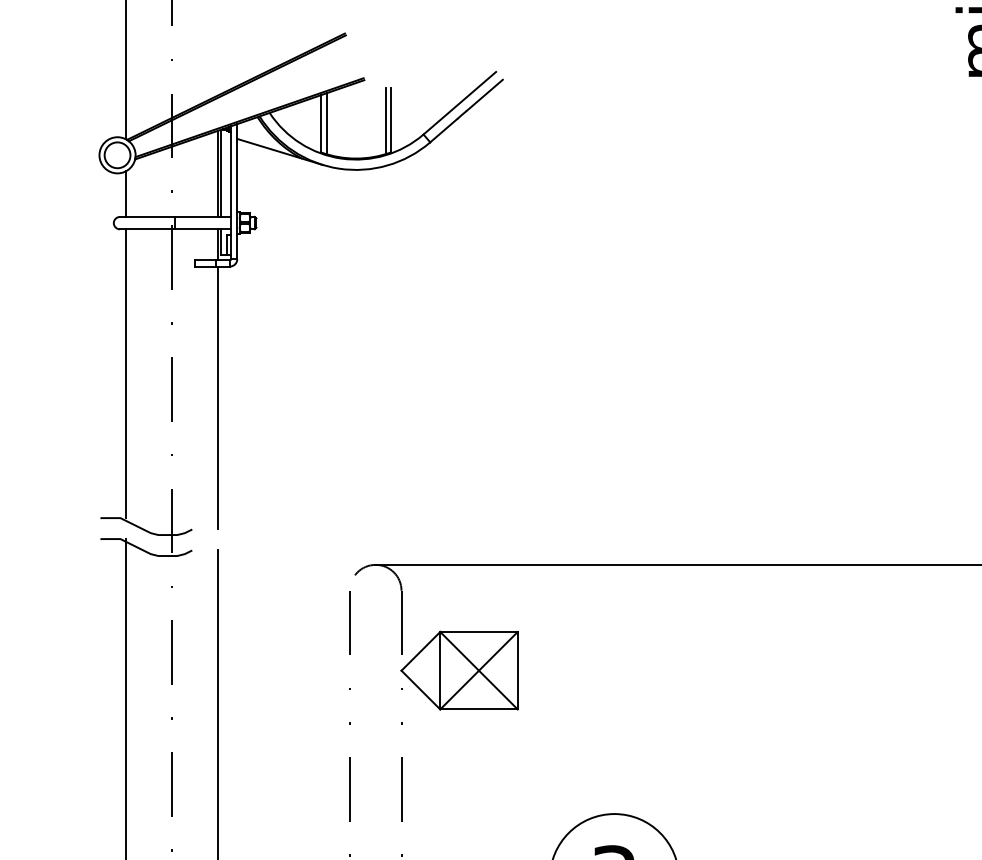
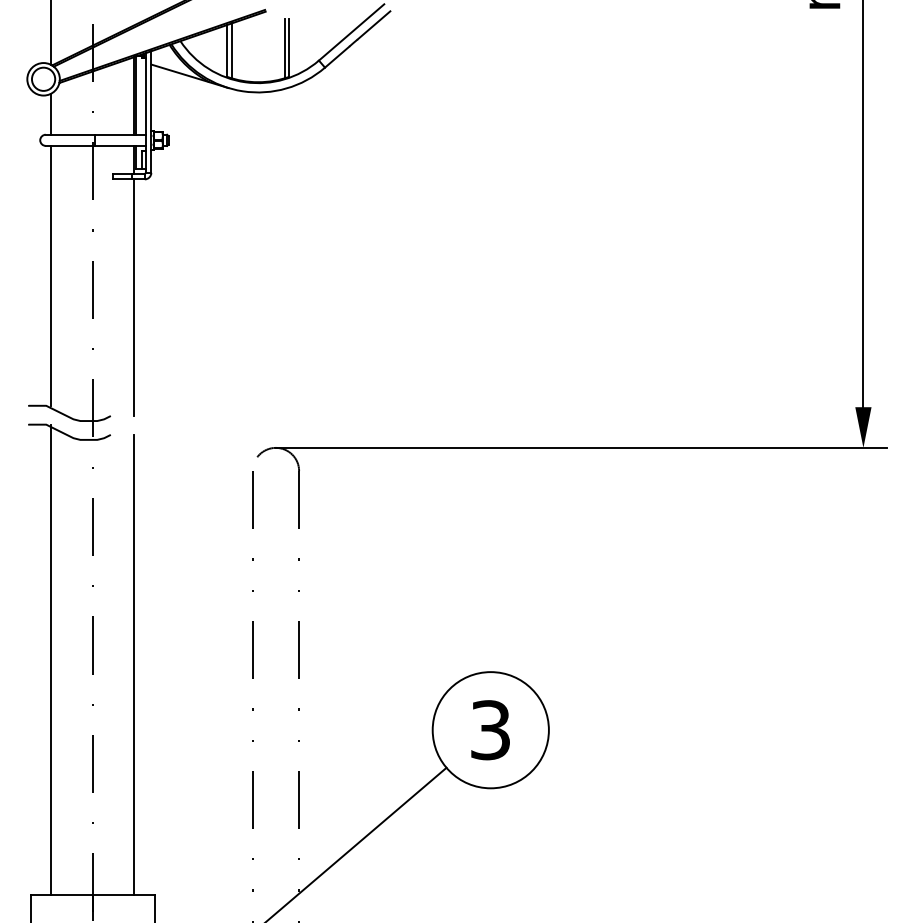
part: (459, 671) -> (351, 543), removed

